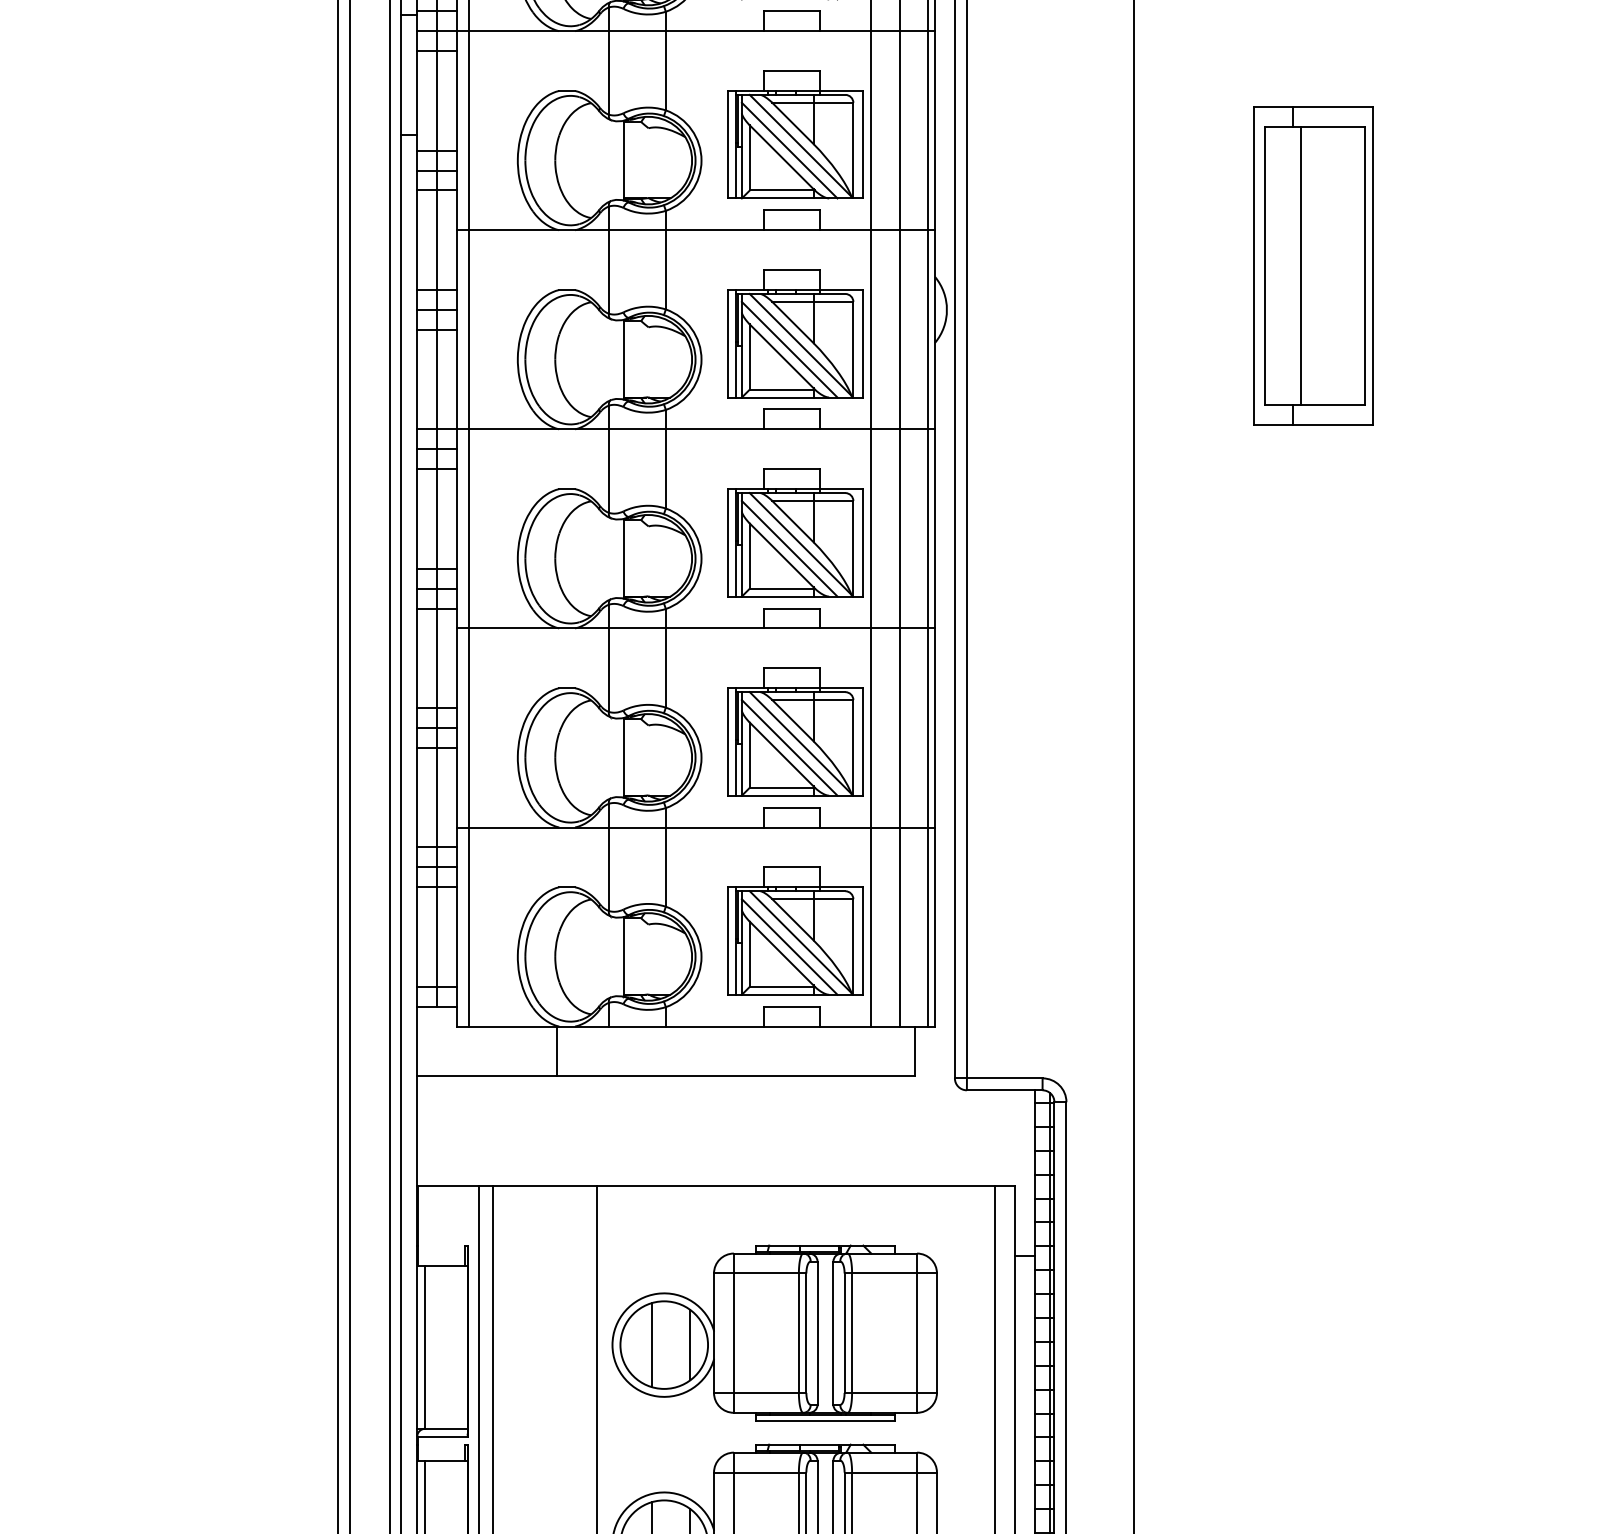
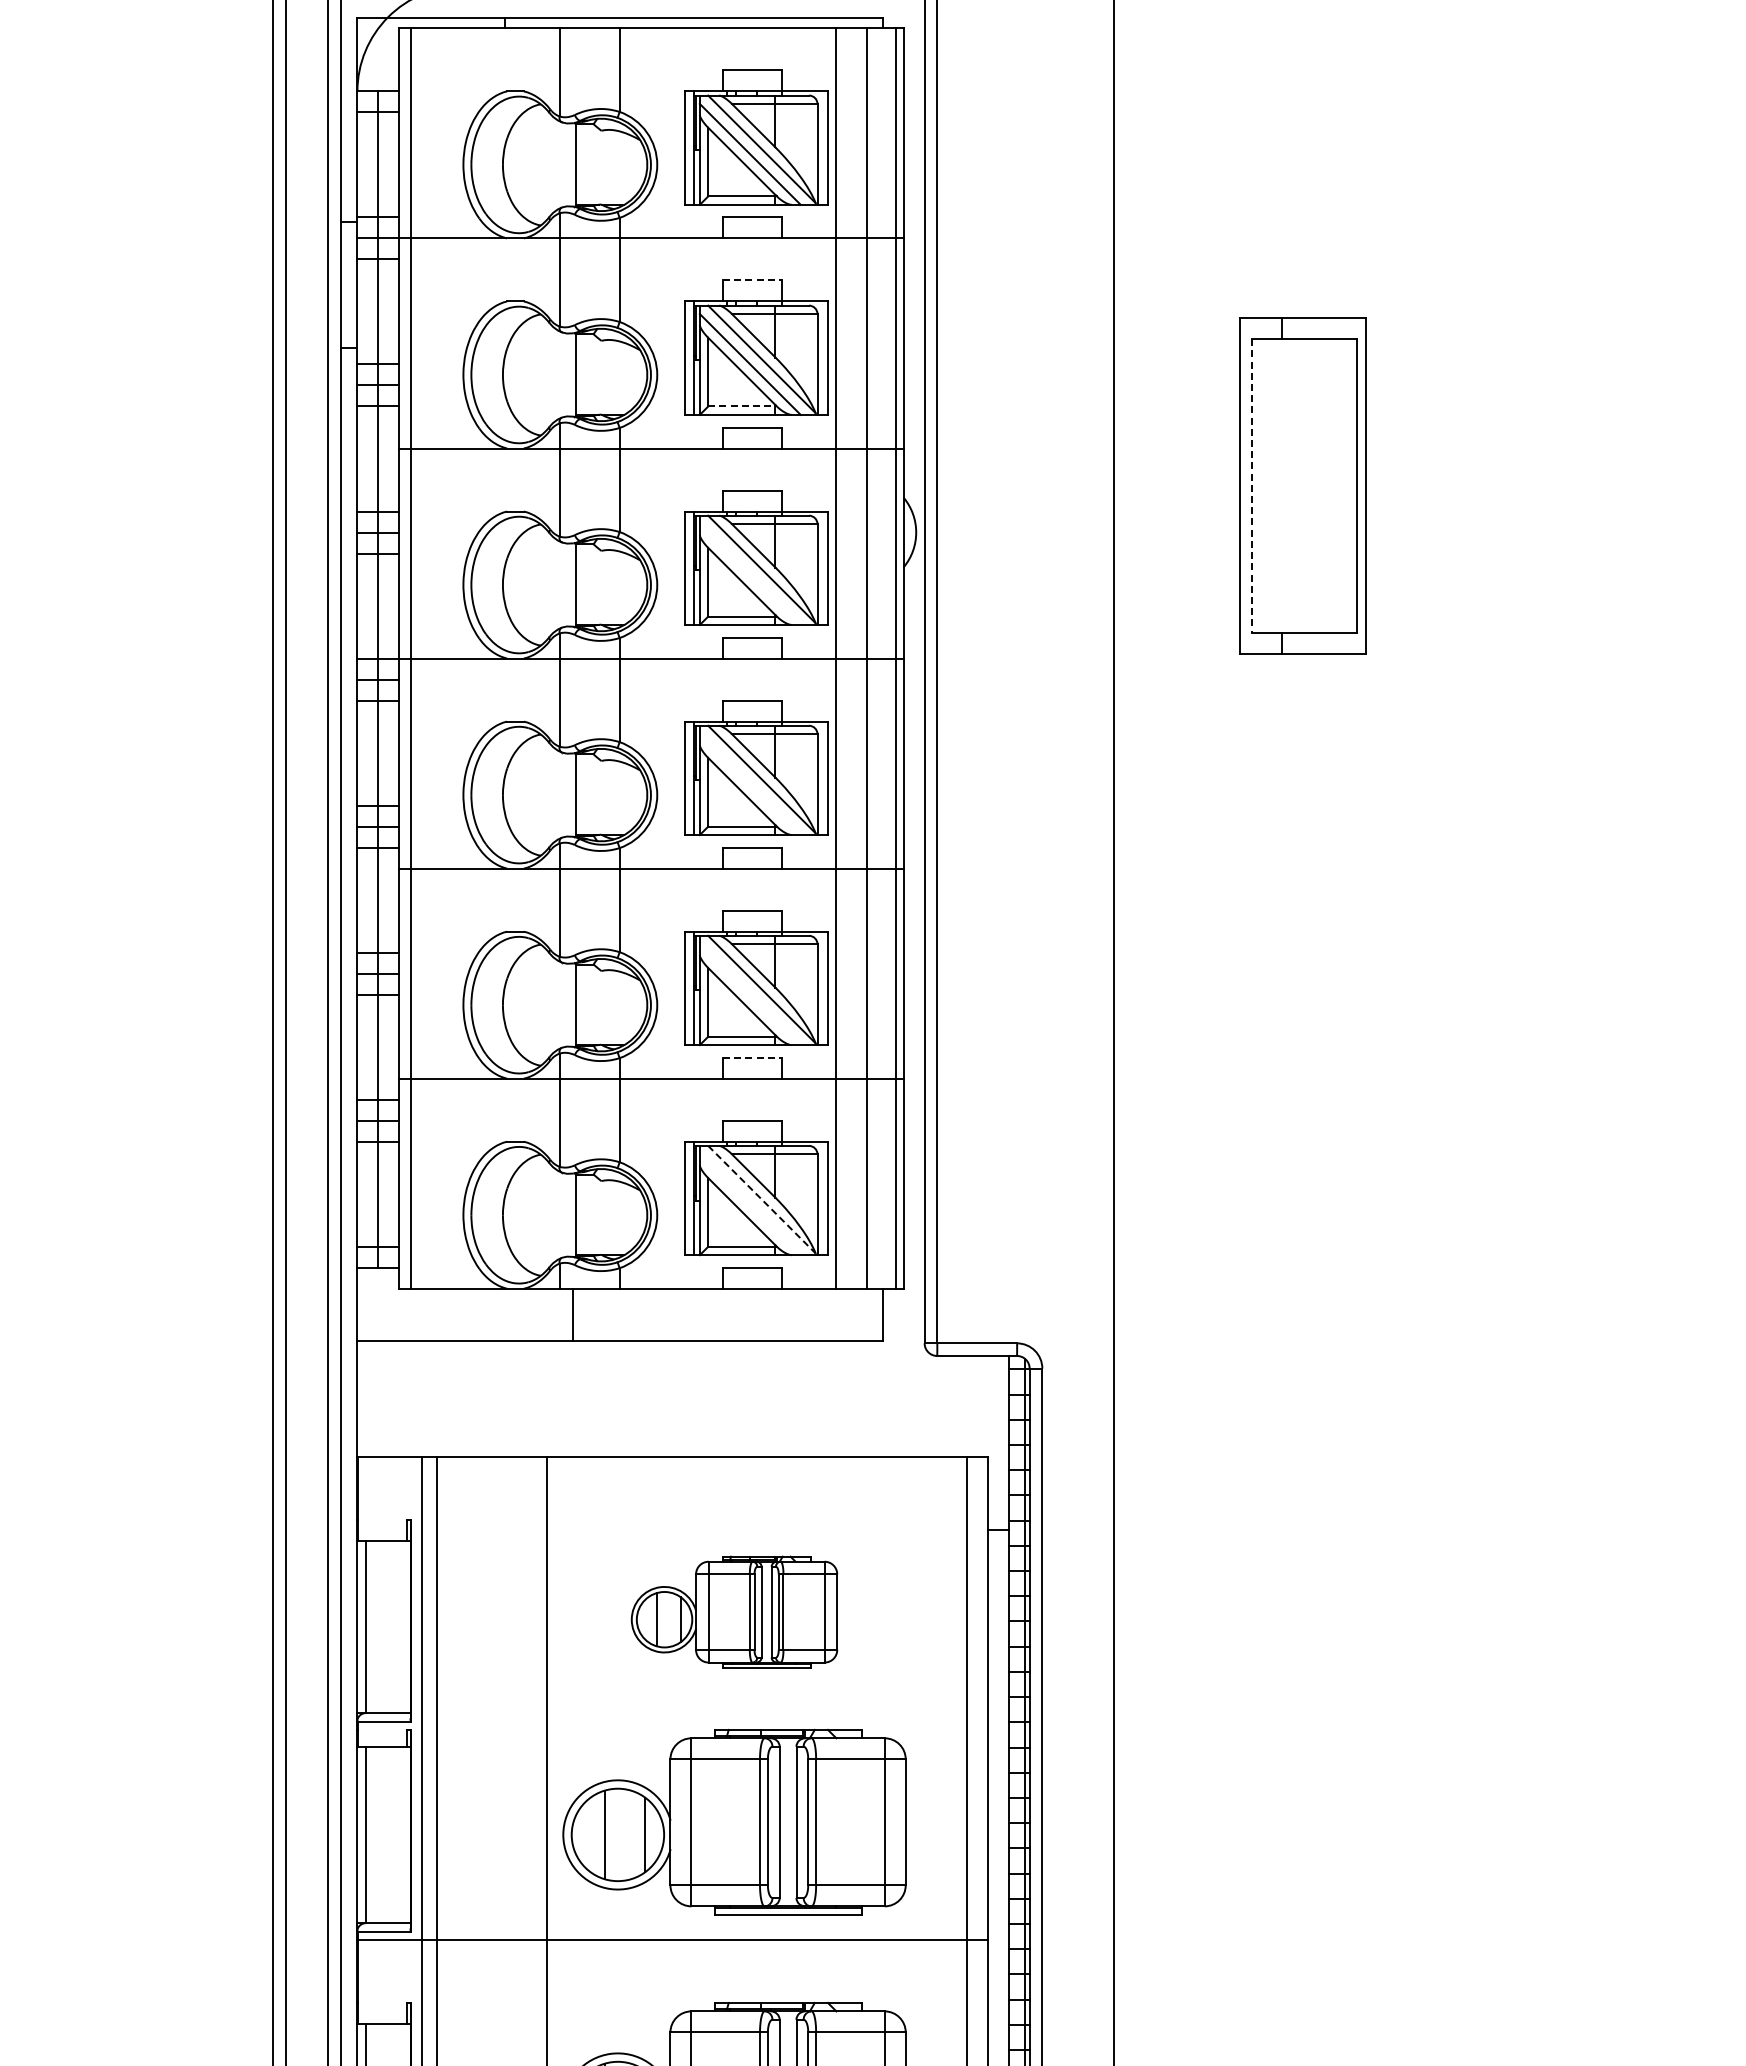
line: (791, 71) -> (752, 280), solid -> dashed
line: (783, 190) -> (743, 406), solid -> dashed
line: (1265, 266) -> (1252, 486), solid -> dashed
line: (1301, 266) -> (1290, 486), removed
line: (788, 349) -> (749, 574), removed
line: (788, 548) -> (749, 784), removed
line: (788, 747) -> (749, 994), removed
line: (791, 807) -> (752, 1057), solid -> dashed
line: (800, 942) -> (761, 1199), solid -> dashed
line: (788, 946) -> (749, 1204), removed
line: (556, 1050) -> (572, 1314), moved
part: (774, 1332) -> (734, 1611), size x0.6

